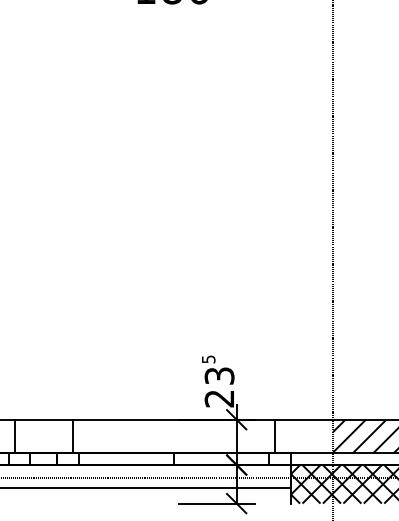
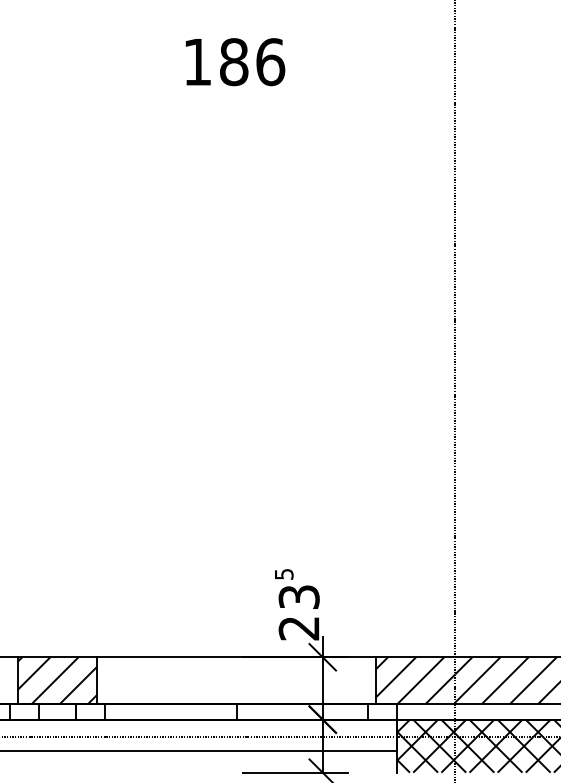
hatch: (43, 436) -> (57, 680), added
hatch: (304, 436) -> (415, 680), added

